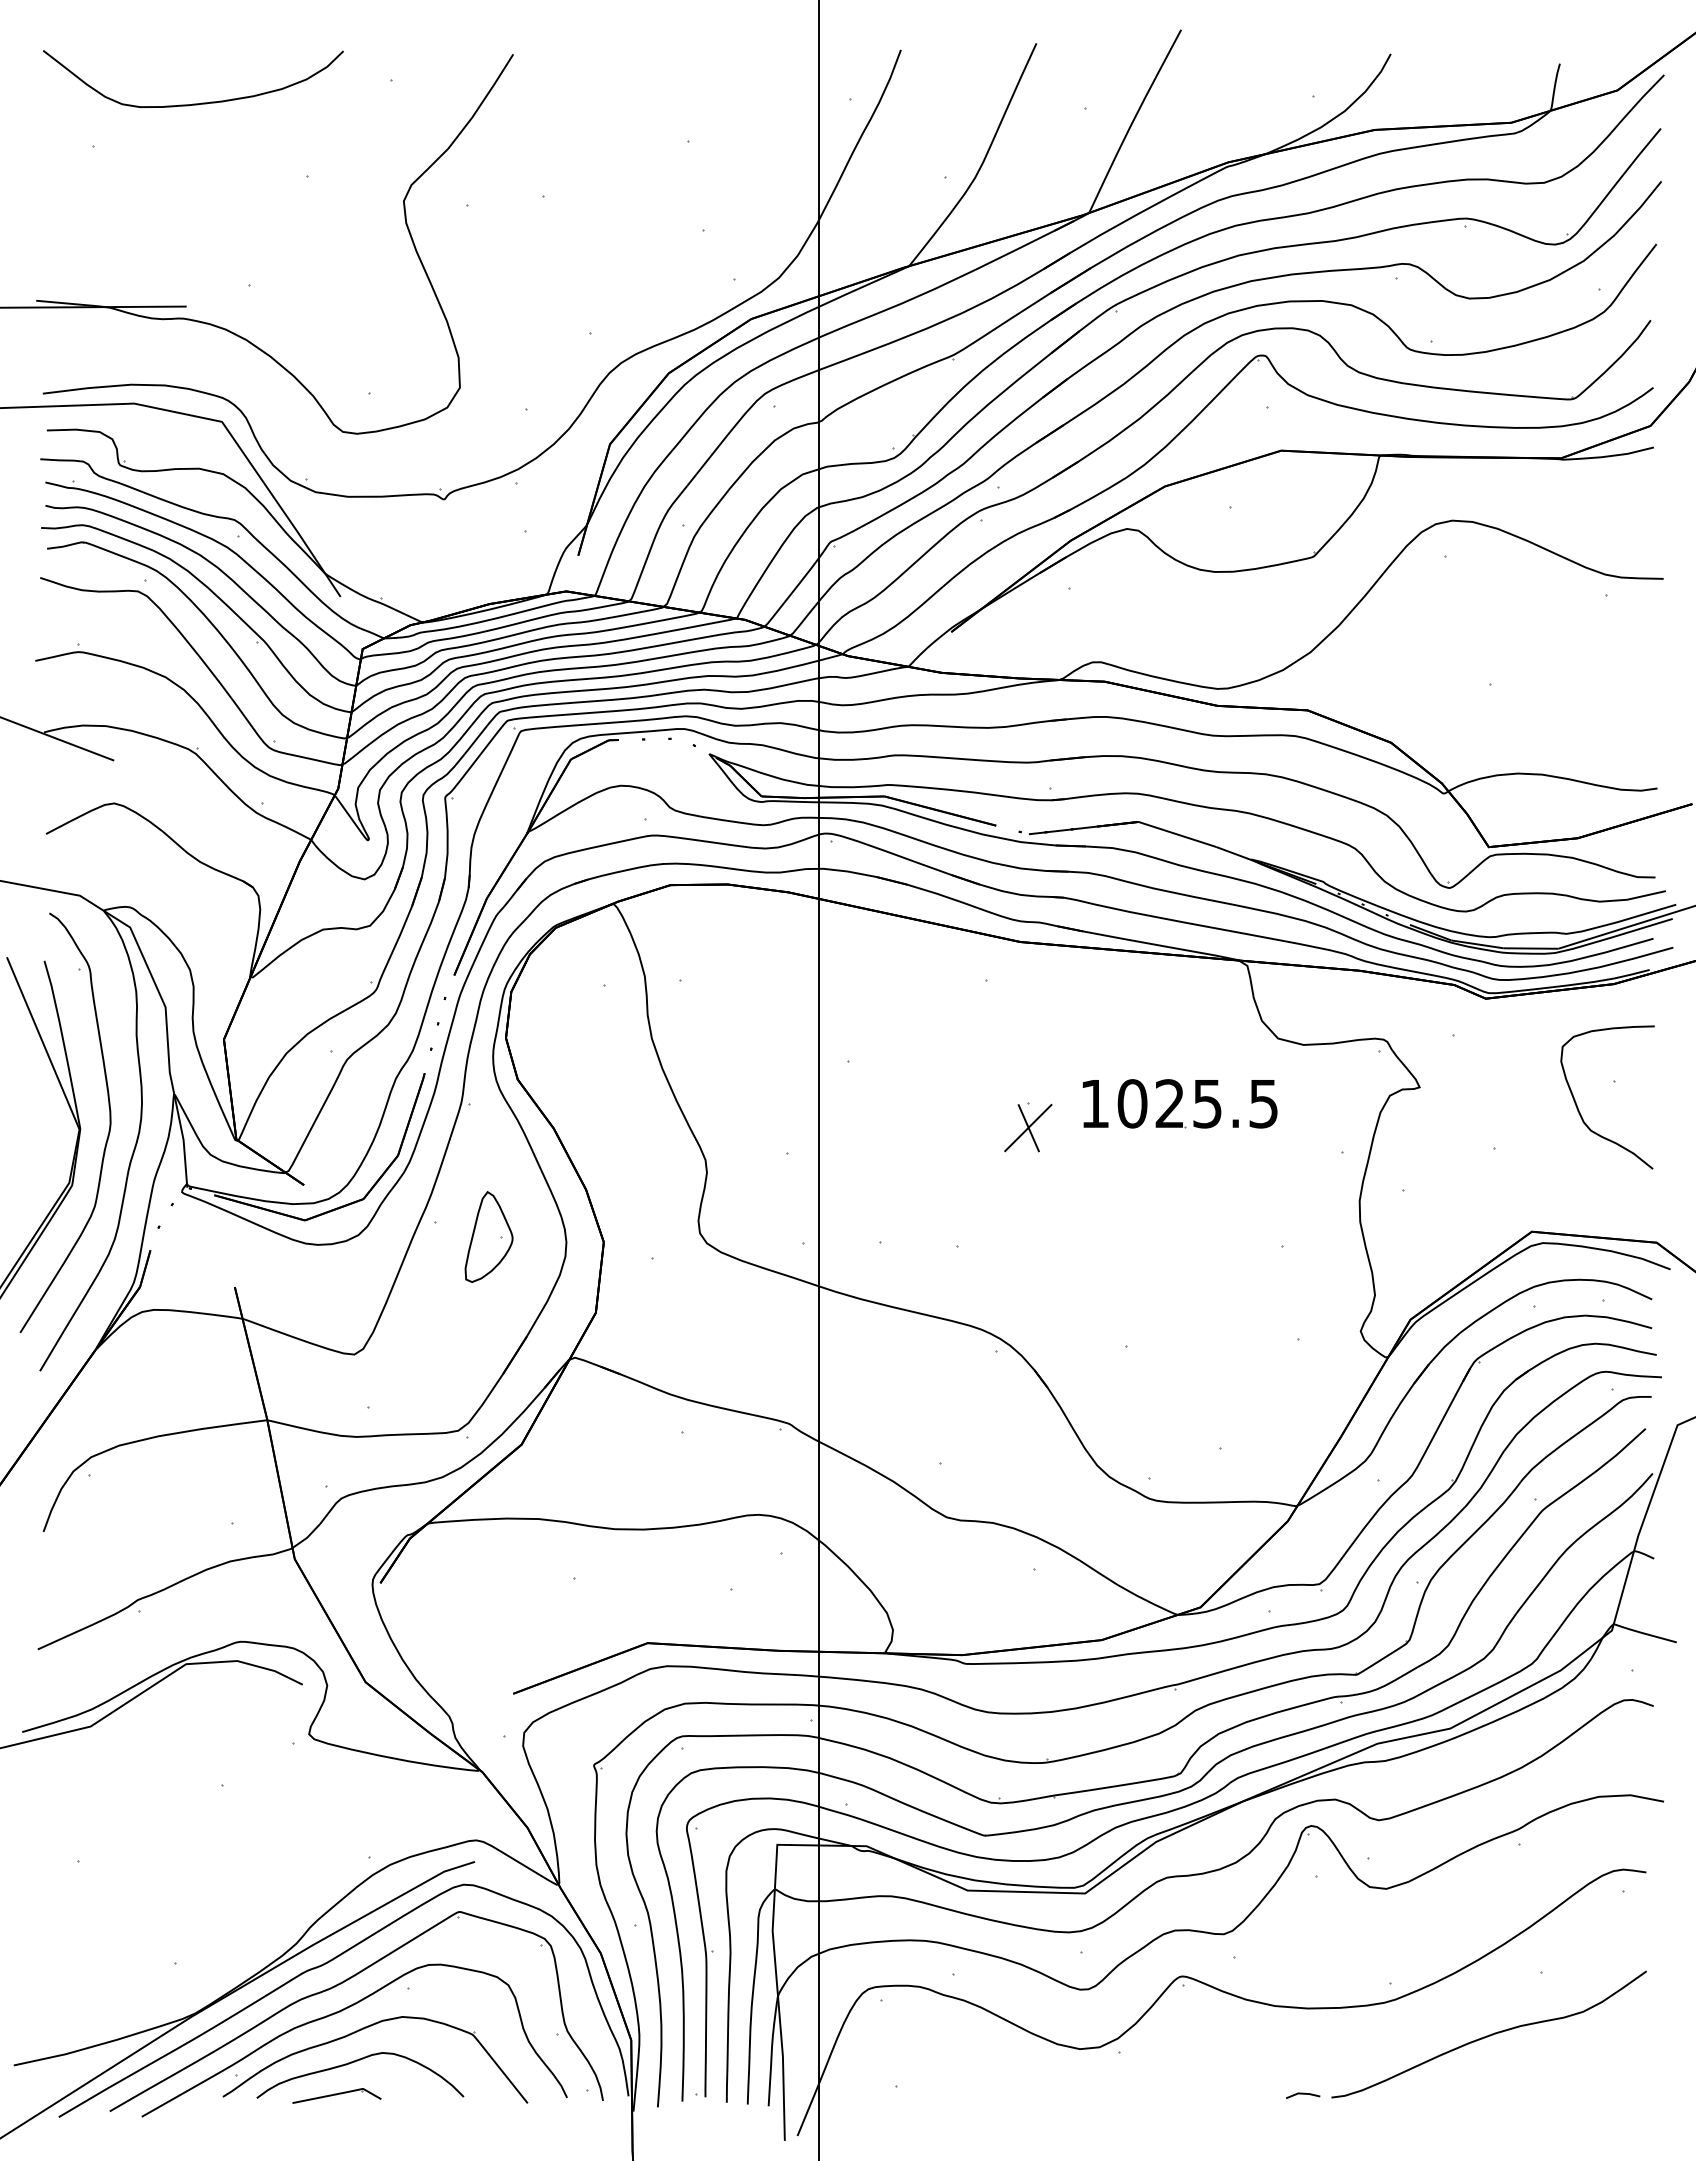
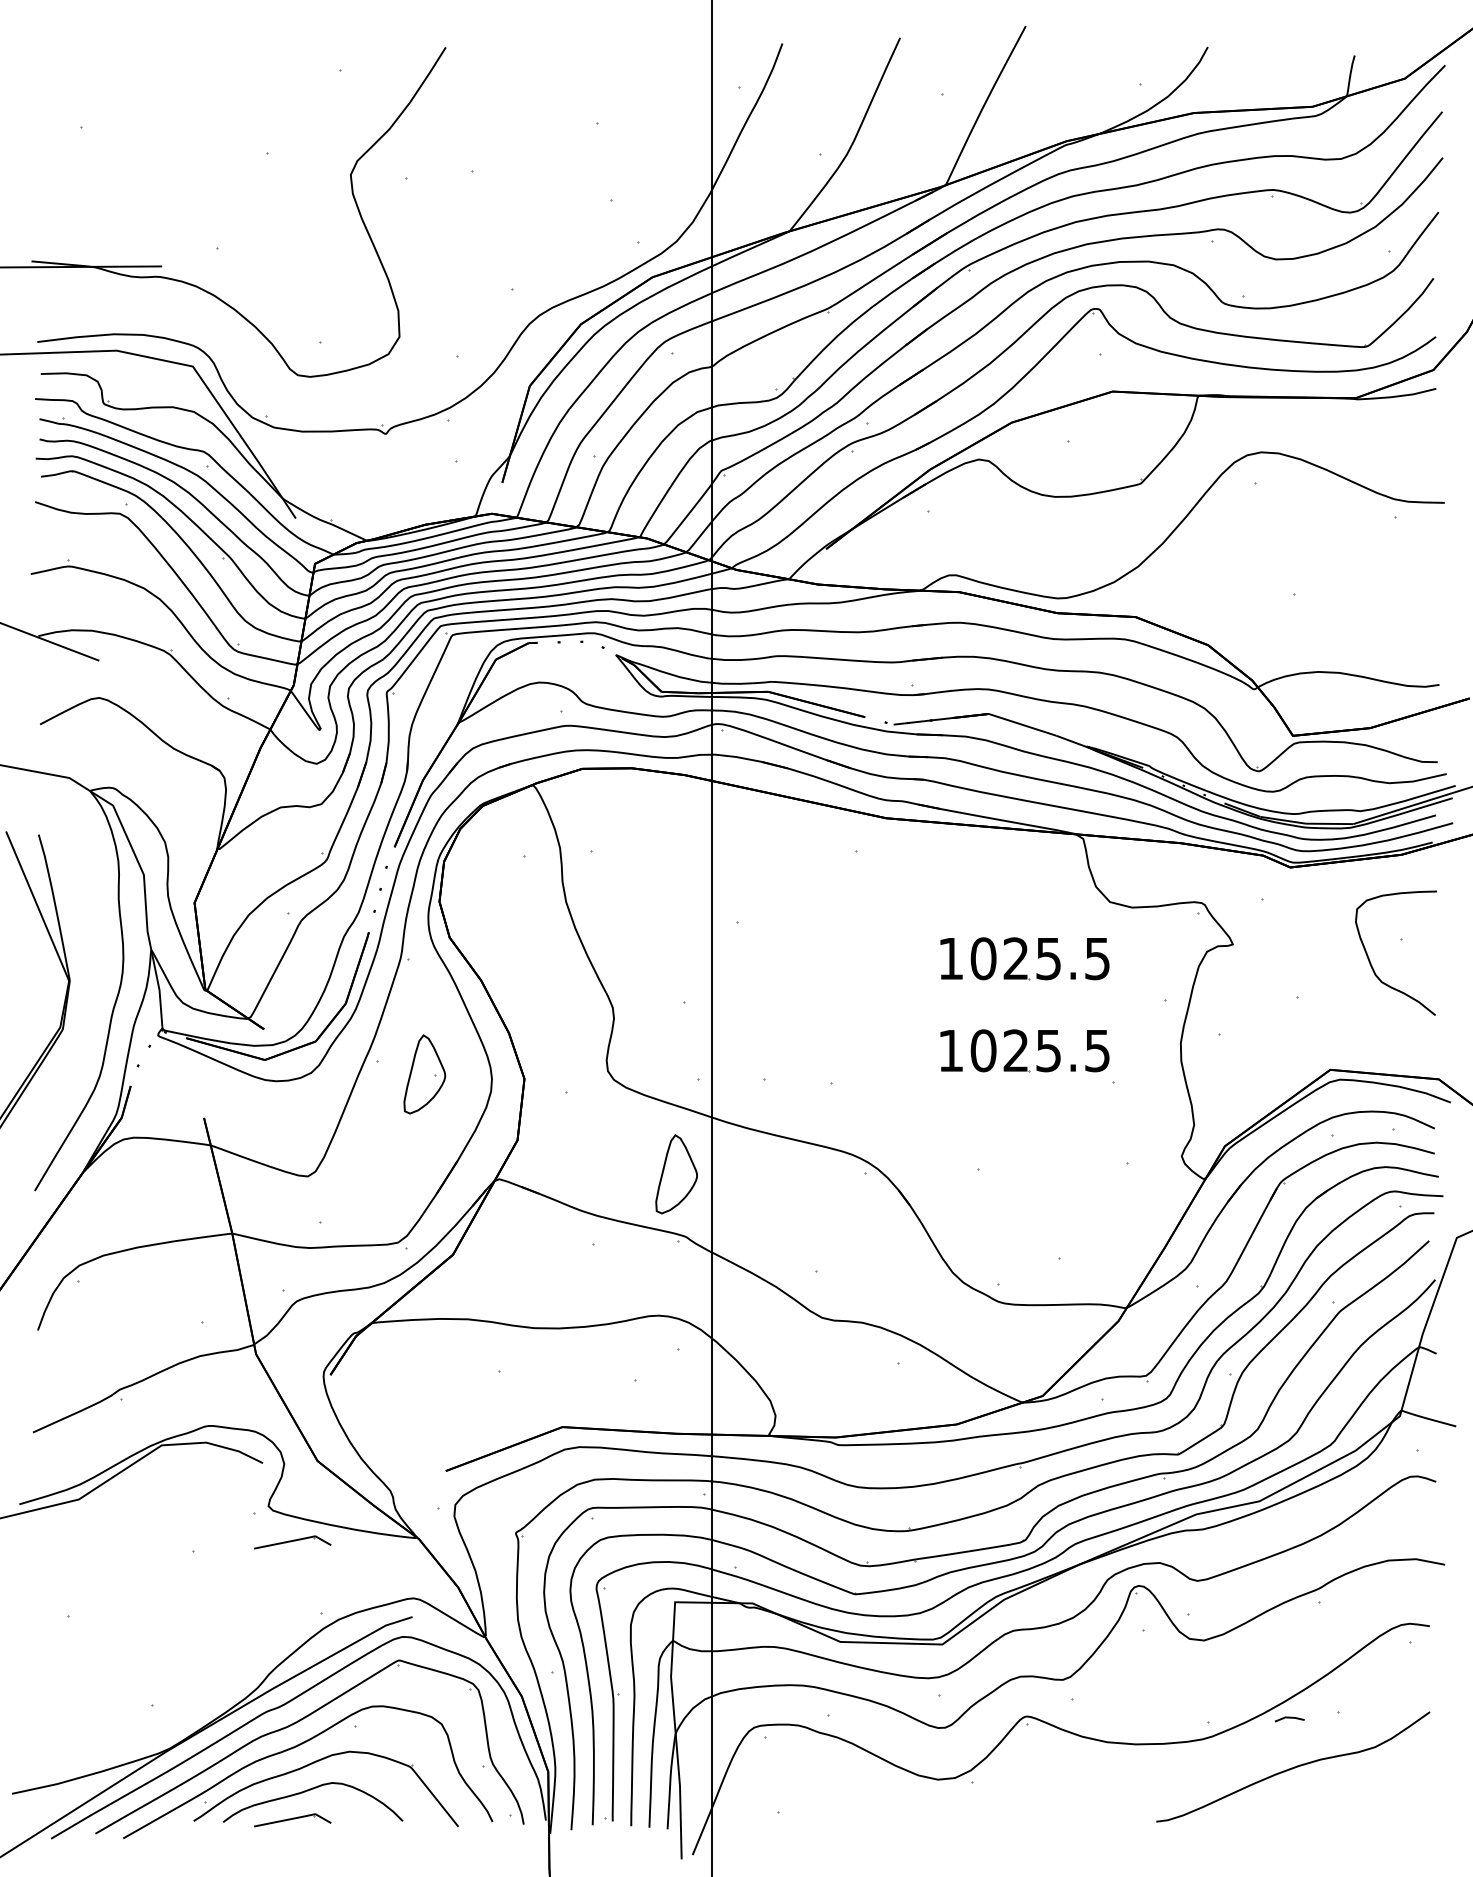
curve: (193, 103) -> (168, 90), removed
part: (1028, 1127) -> (893, 979), removed
part: (108, 1130) -> (94, 981), removed
part: (1179, 1209) -> (1024, 1050), added
part: (778, 1351) -> (676, 1173), added
part: (336, 1775) -> (292, 1542), added
line: (1303, 2094) -> (1290, 1718), moved

